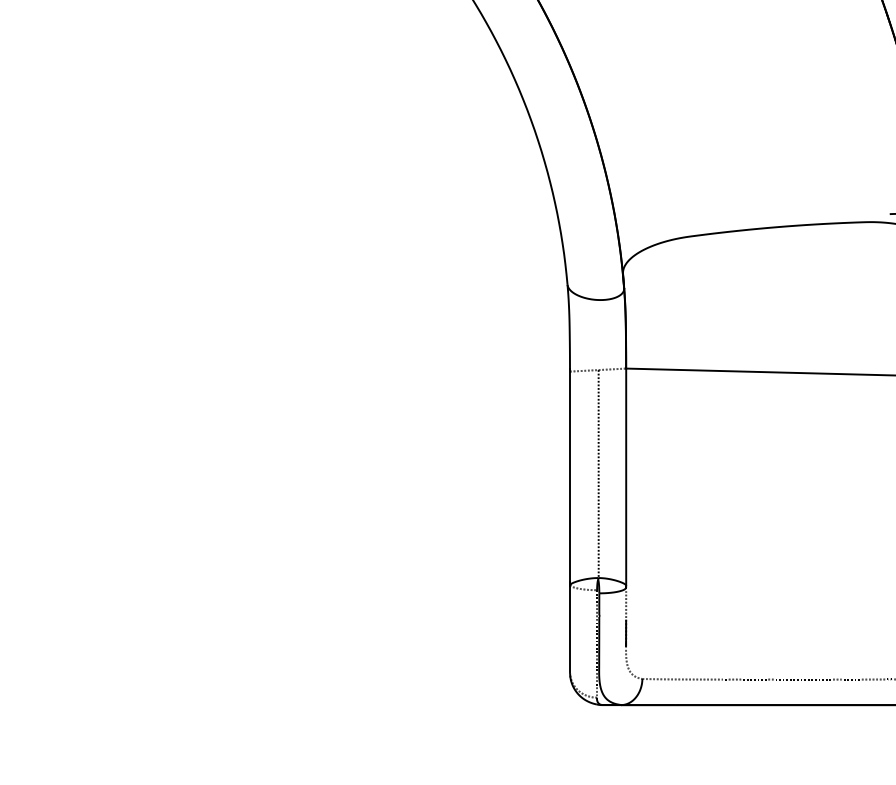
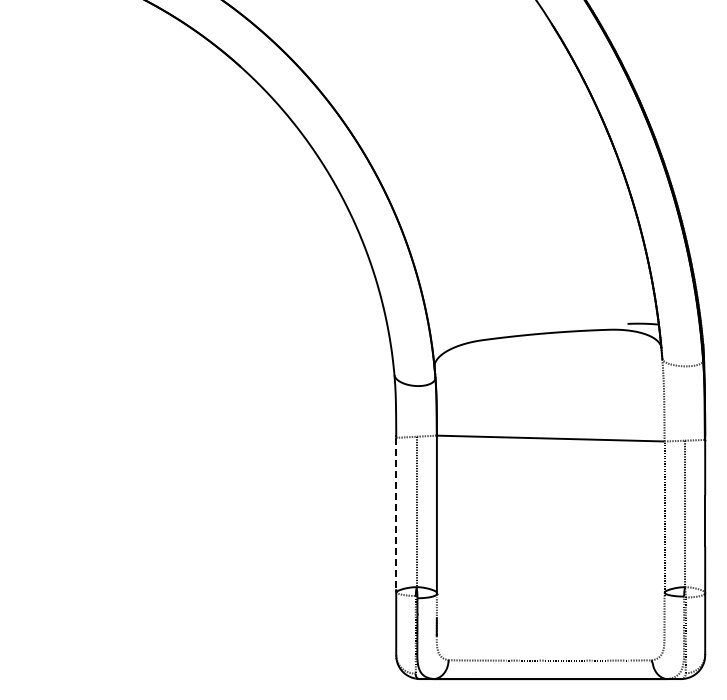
line: (570, 476) -> (396, 513), solid -> dashed

